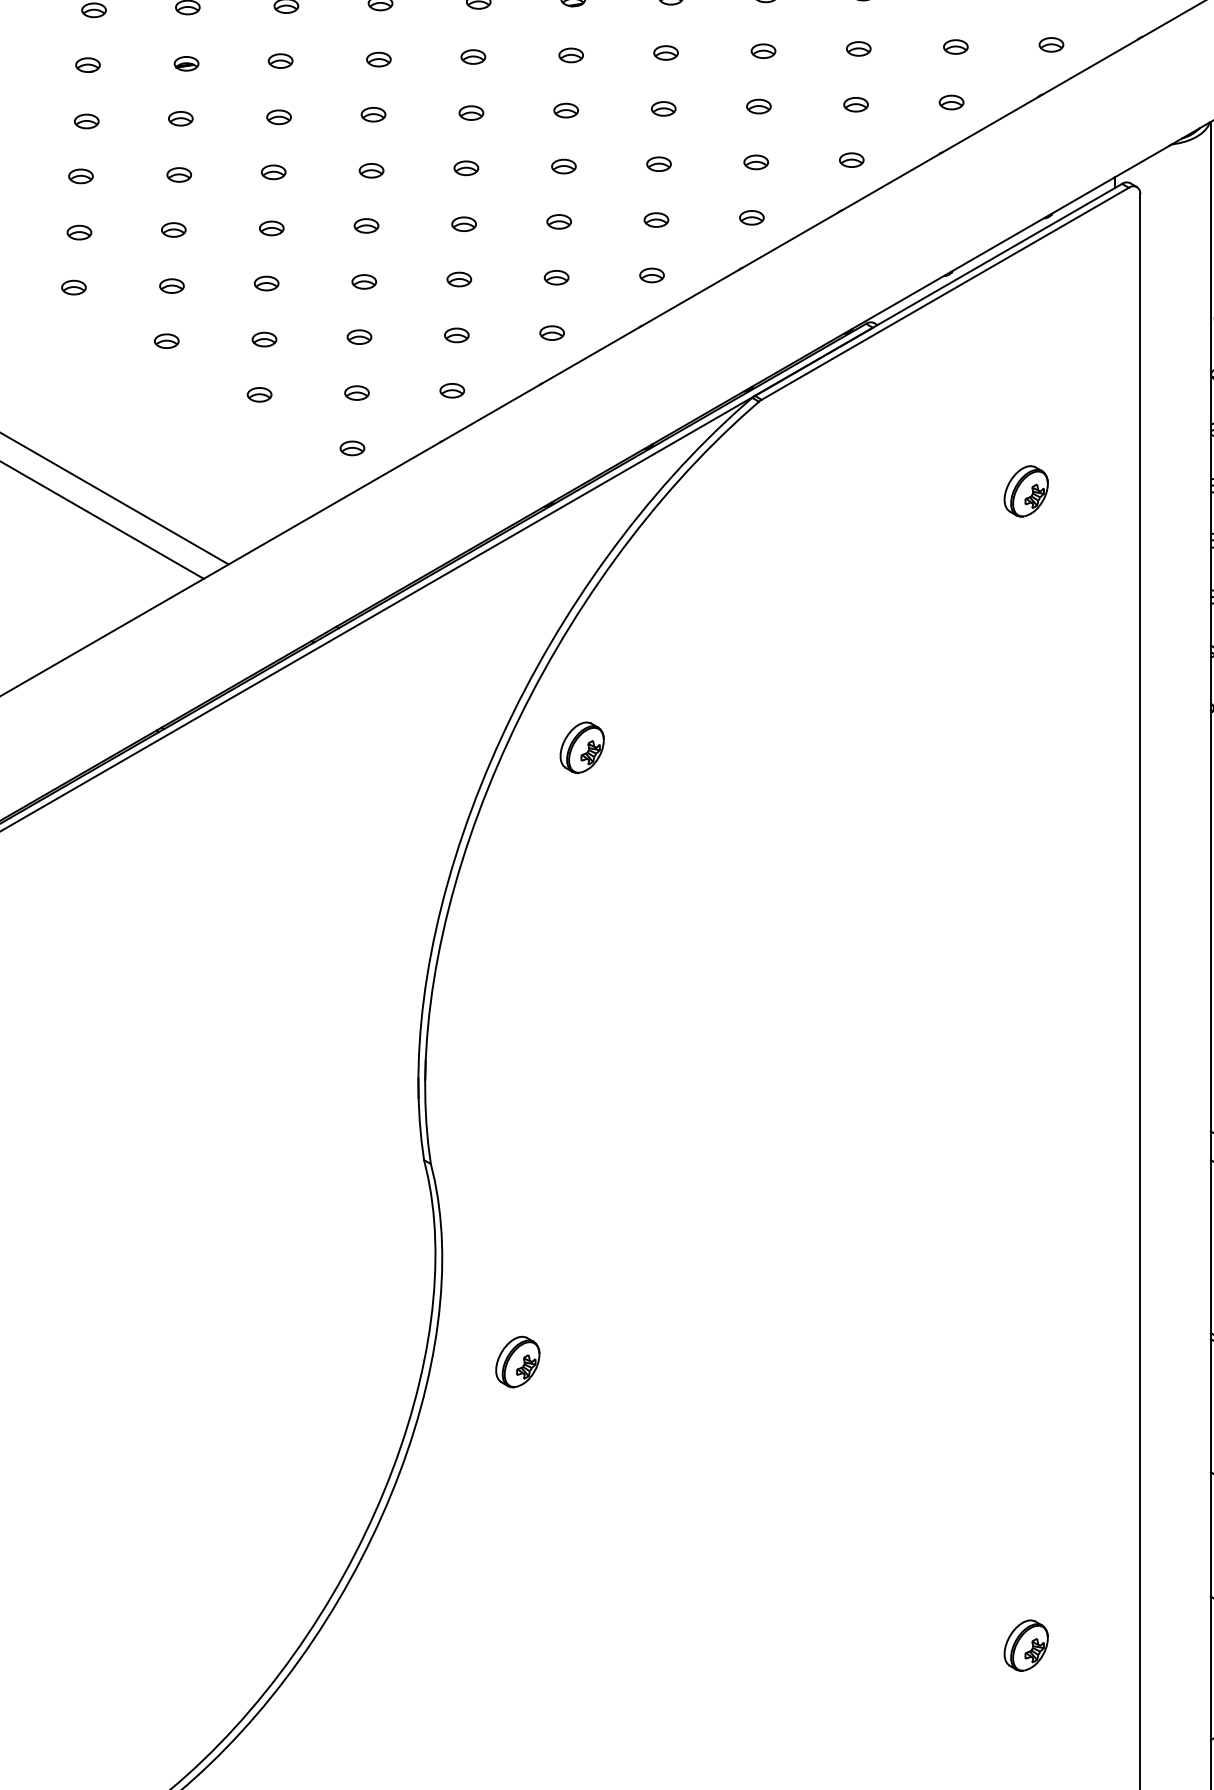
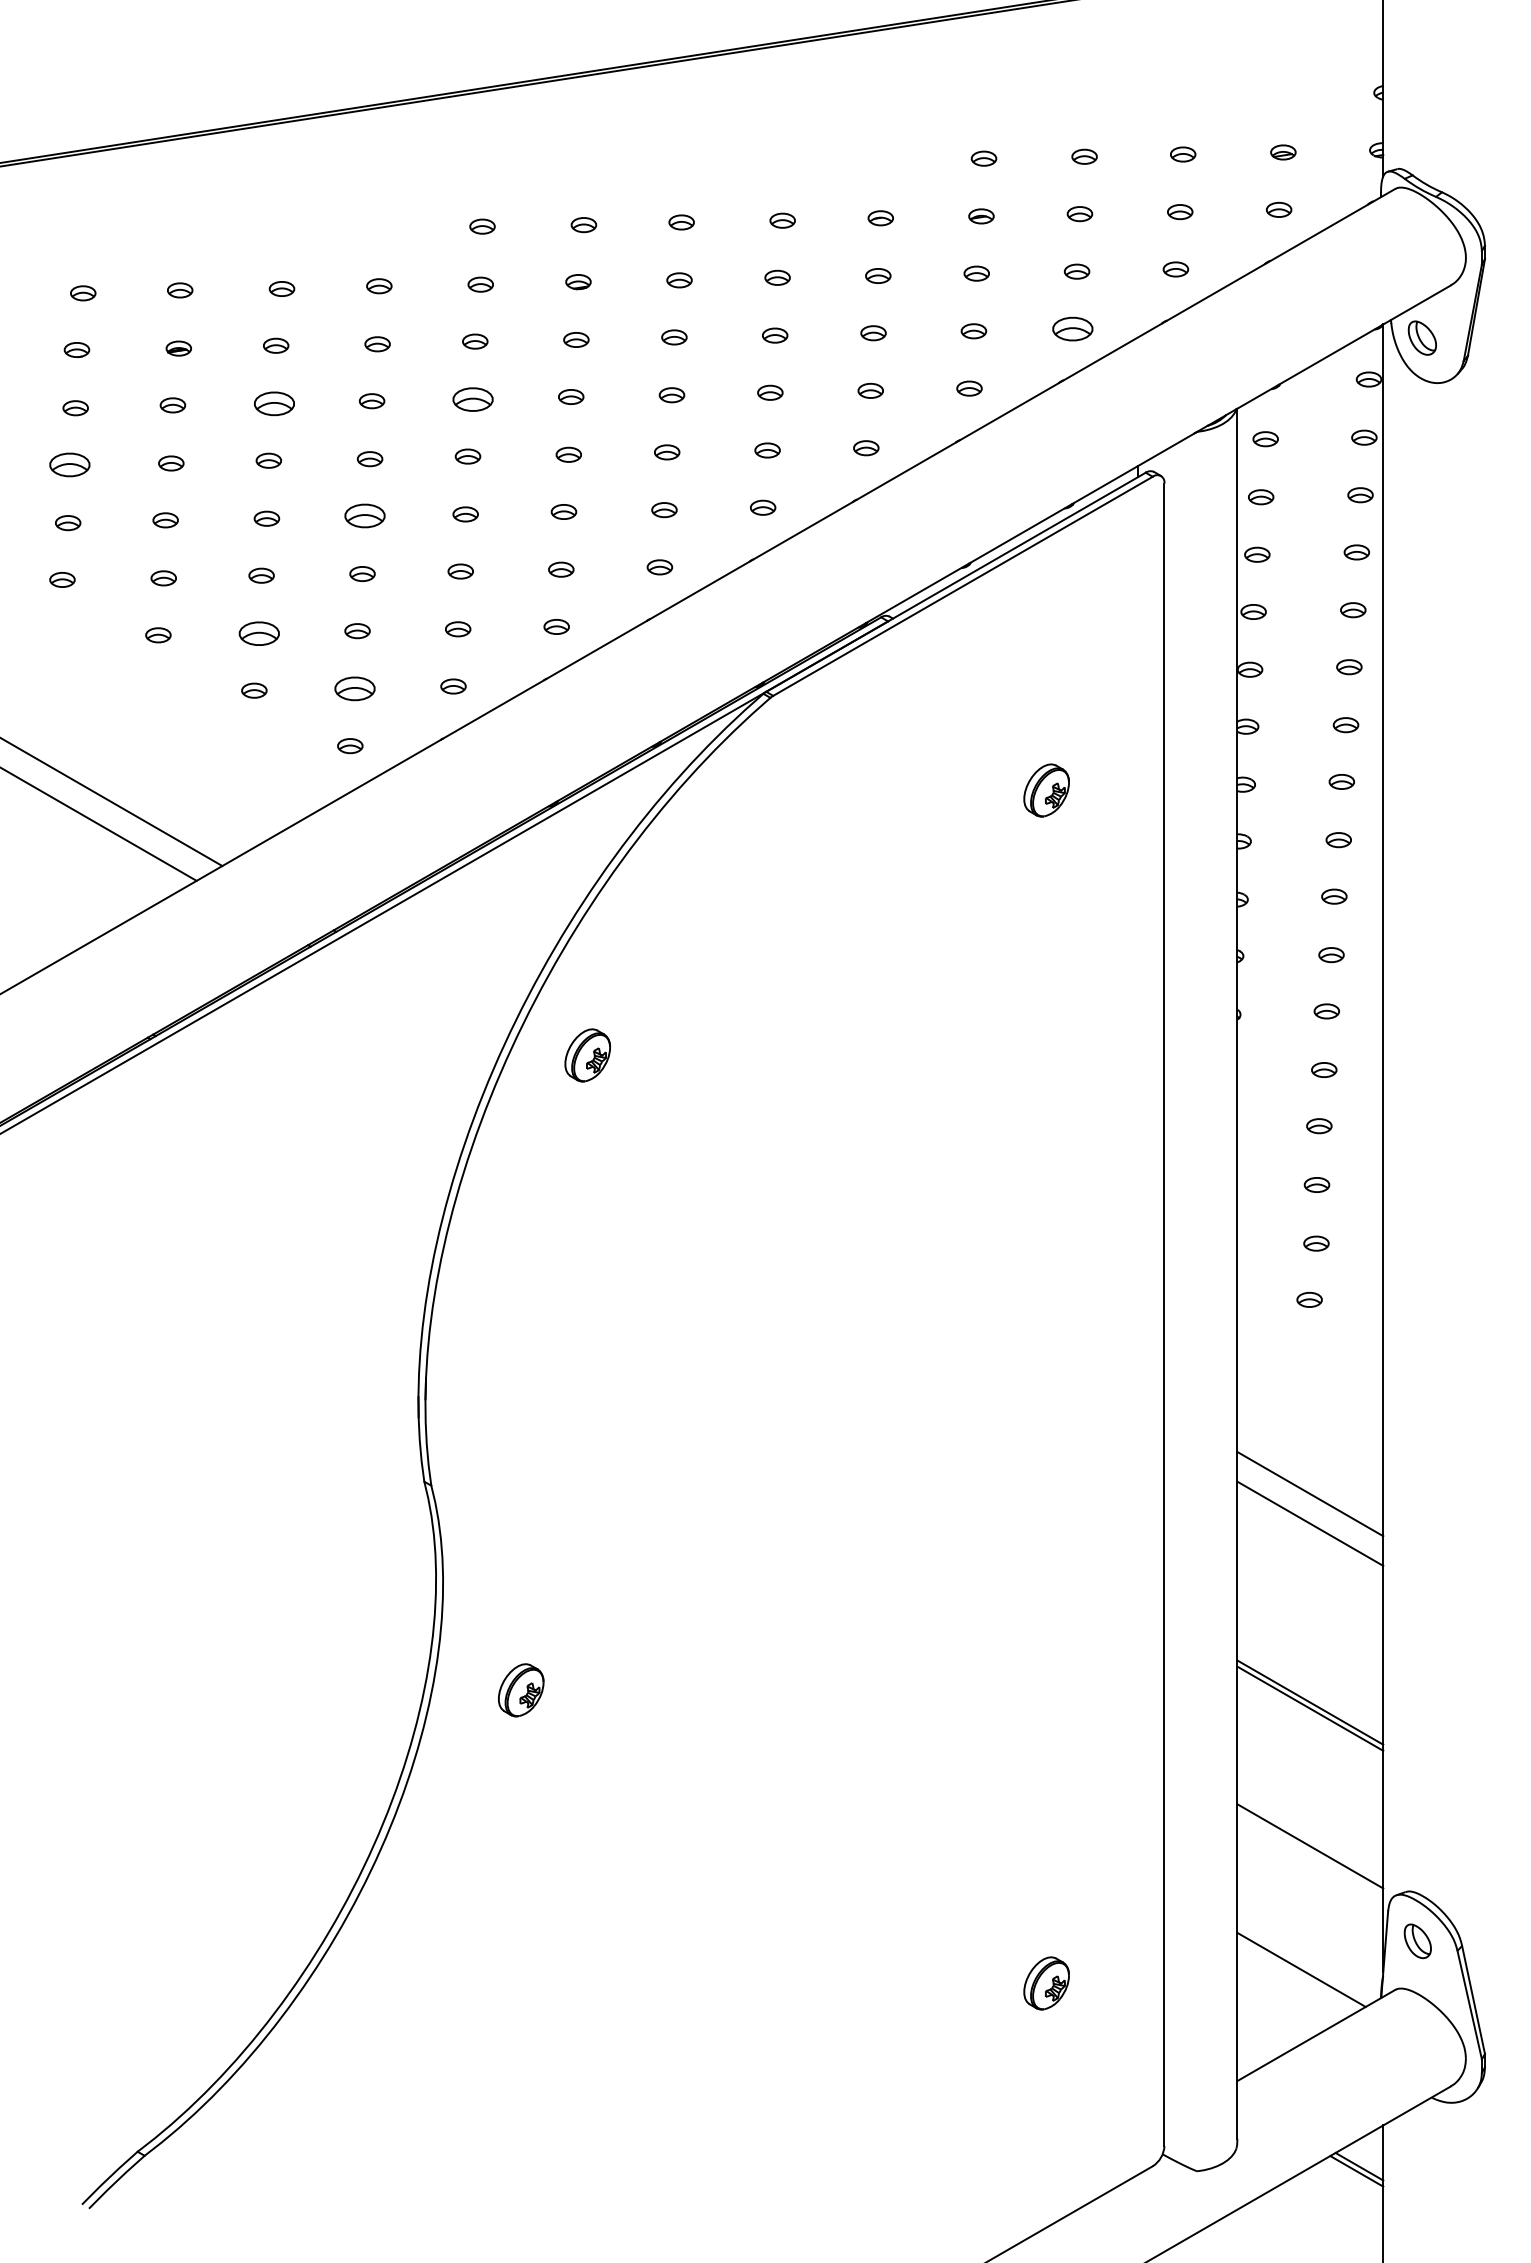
part: (1051, 44) -> (1072, 328), size x1.6
part: (471, 113) -> (473, 399), size x1.6
part: (279, 116) -> (274, 403), size x1.6
part: (80, 175) -> (69, 464), size x1.6
part: (366, 226) -> (364, 516), size x1.6
part: (264, 339) -> (259, 633), size x1.6
part: (356, 392) -> (354, 688), size x1.6

